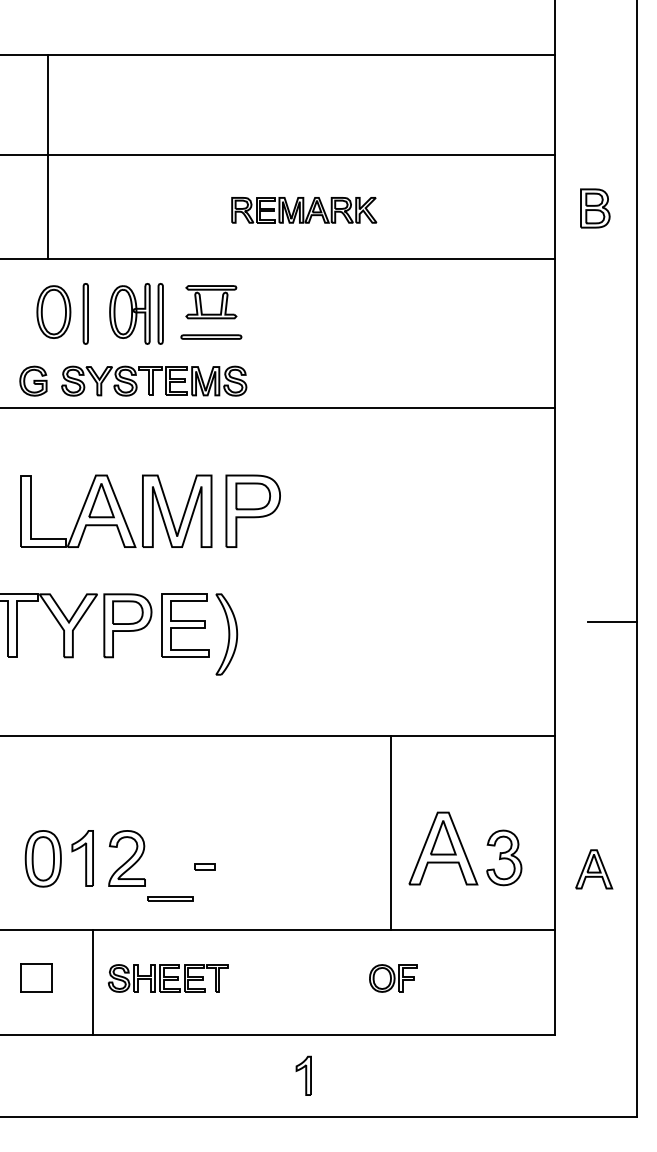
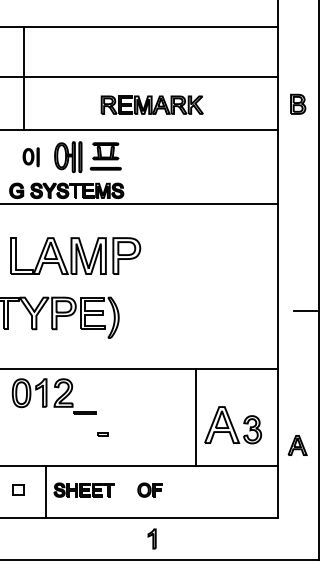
part: (304, 210) -> (152, 105), size x1.4
part: (61, 314) -> (30, 157), size x0.6
part: (106, 865) -> (53, 396), moved
part: (593, 869) -> (297, 445), moved
part: (35, 977) -> (17, 489), size x0.7
part: (392, 977) -> (149, 489), moved

